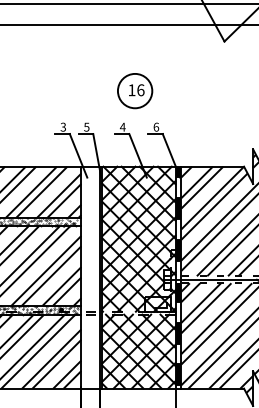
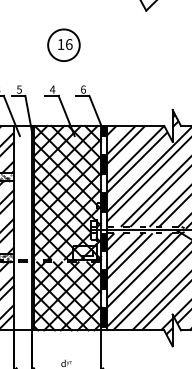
part: (135, 91) -> (64, 45), moved

